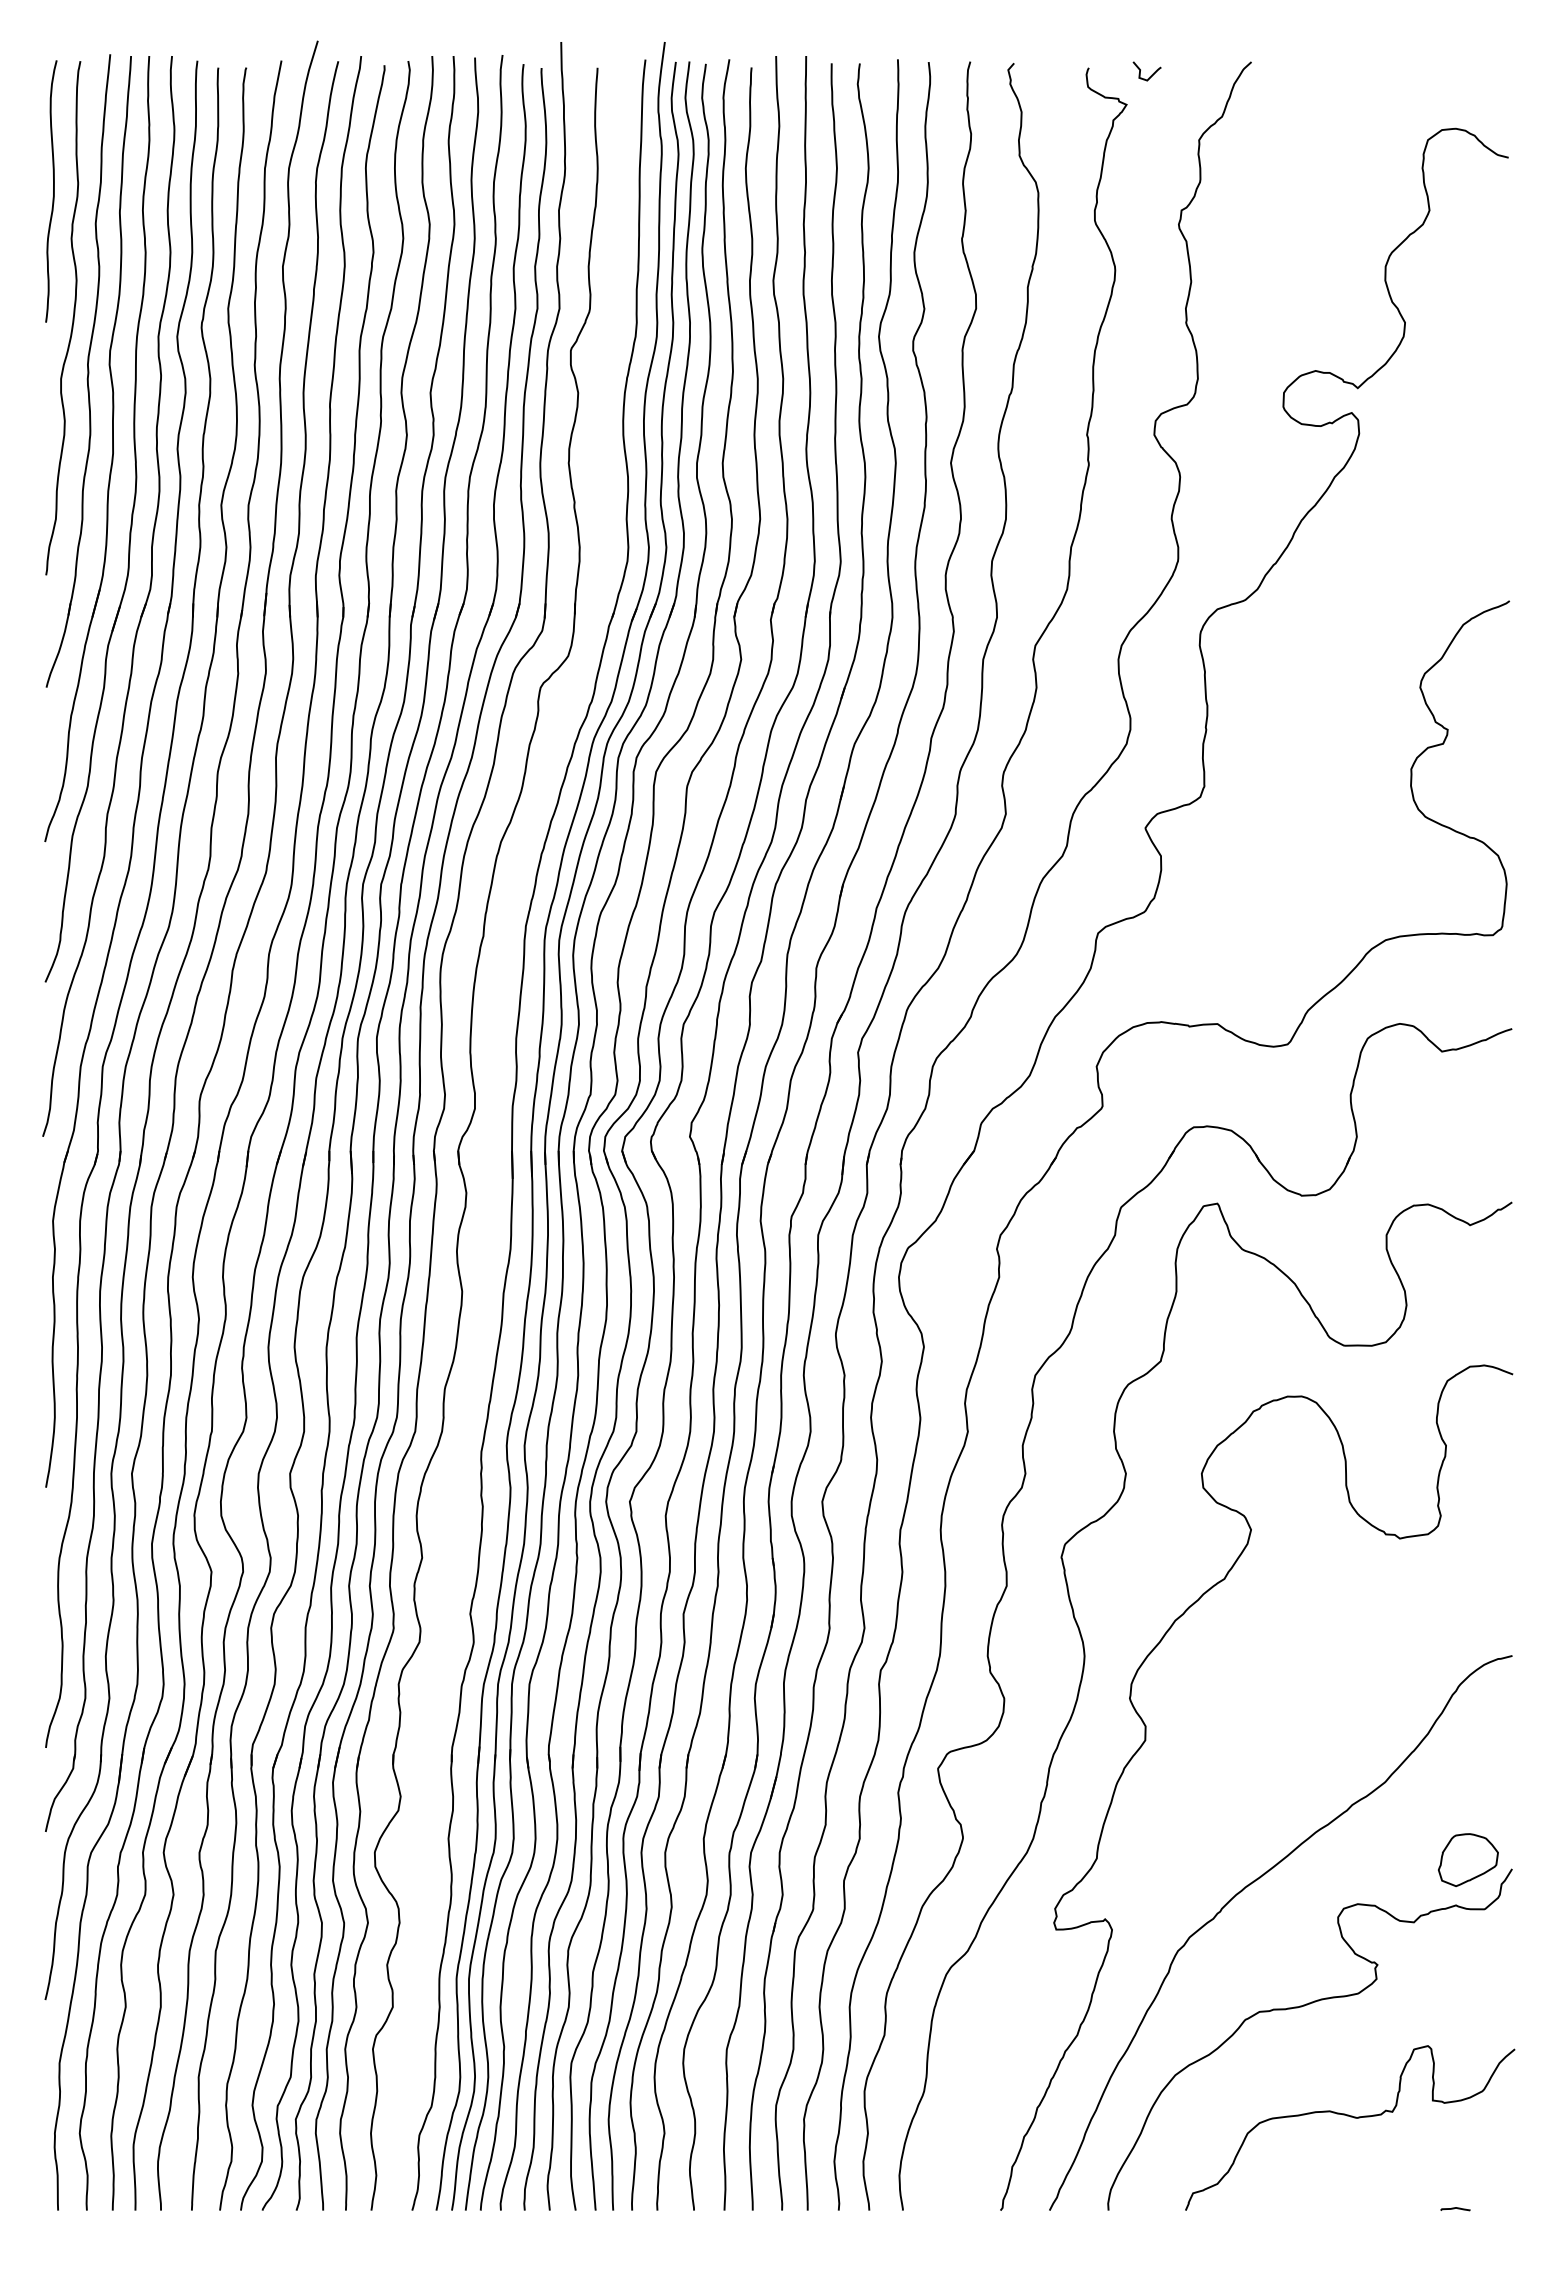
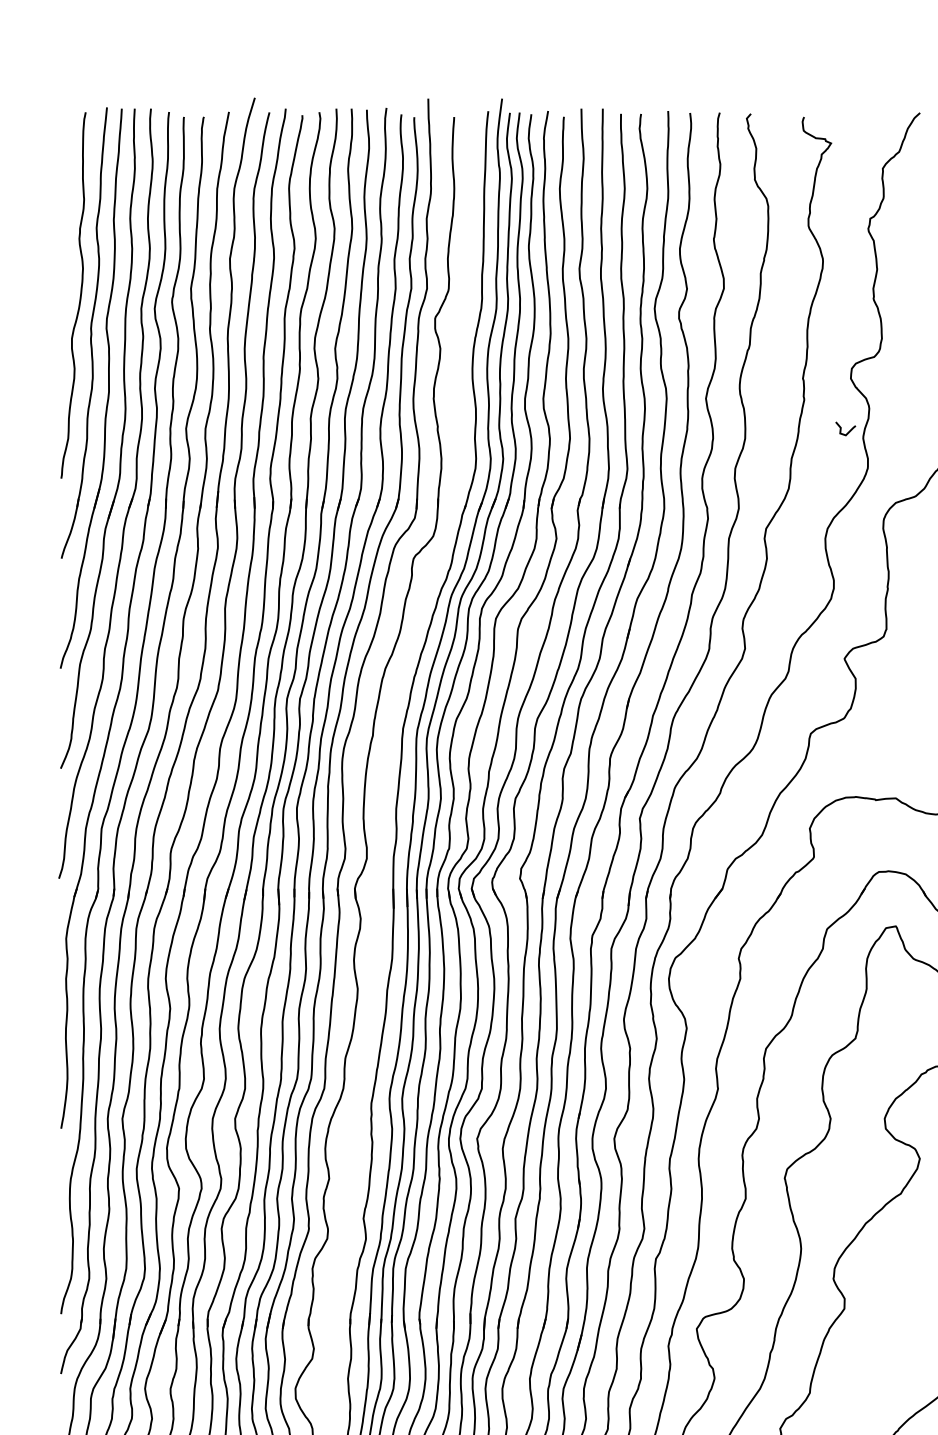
curve: (1150, 75) -> (848, 431), moved
curve: (53, 191) -> (66, 205), removed

